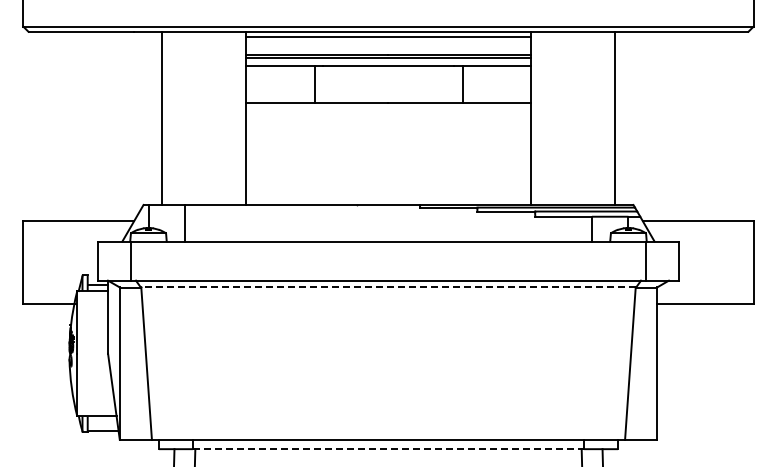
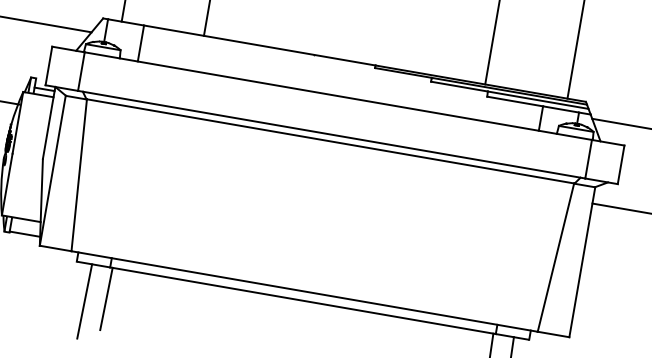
line: (388, 287) -> (330, 141), dashed -> solid
line: (388, 449) -> (302, 301), dashed -> solid

